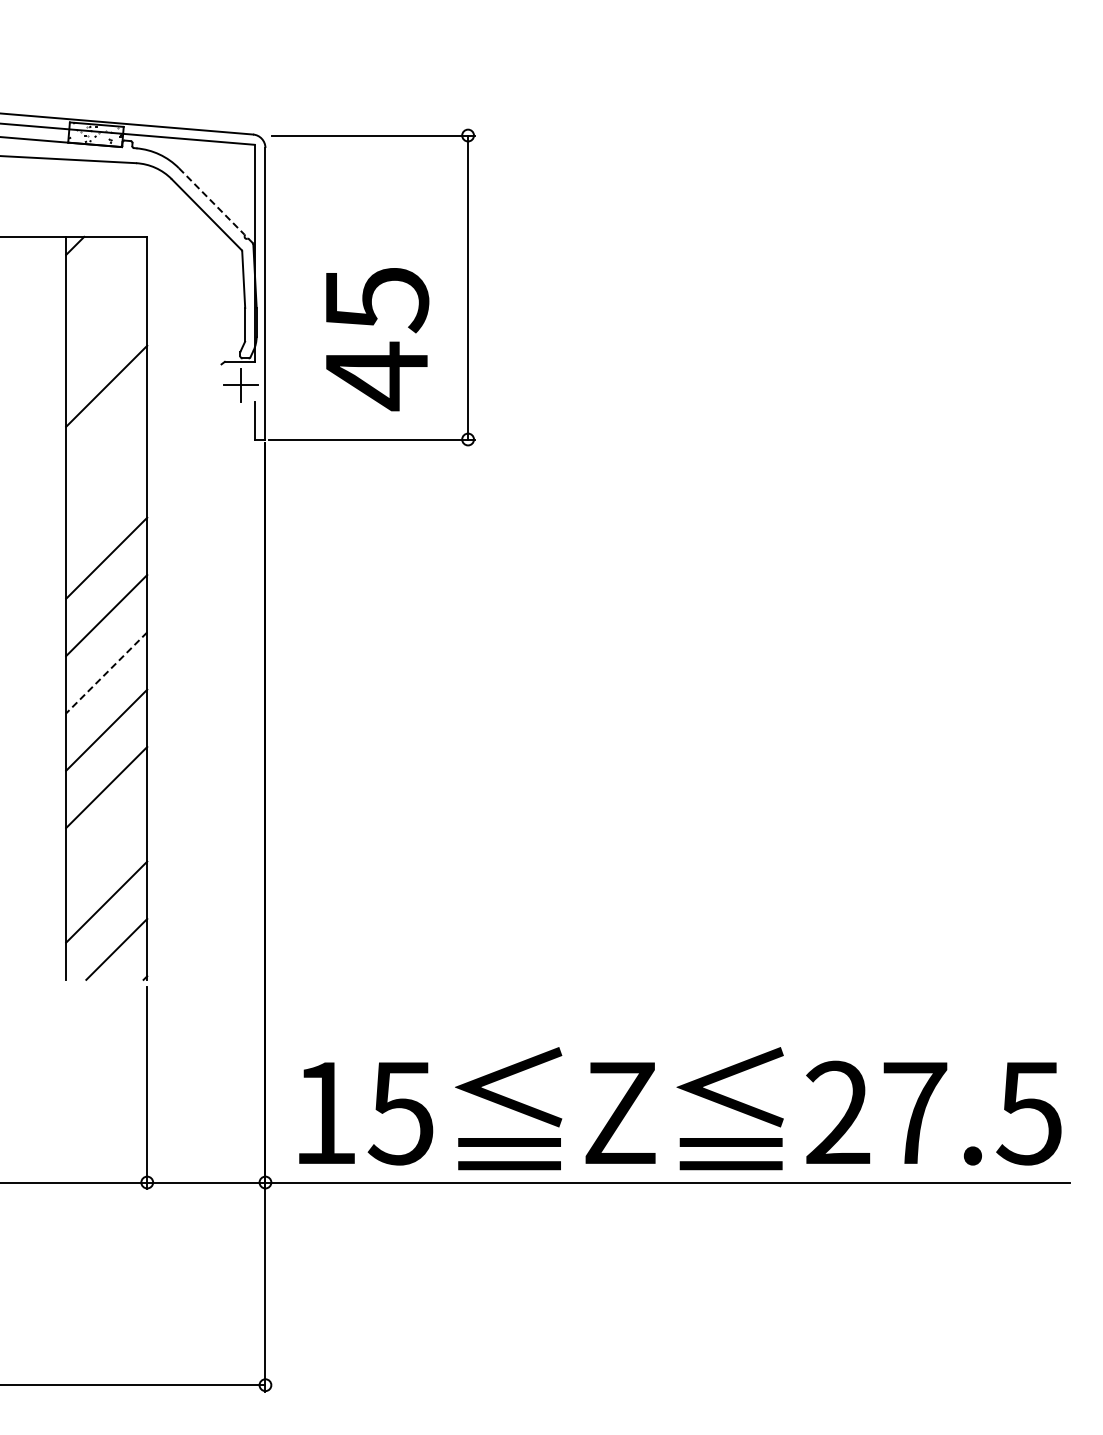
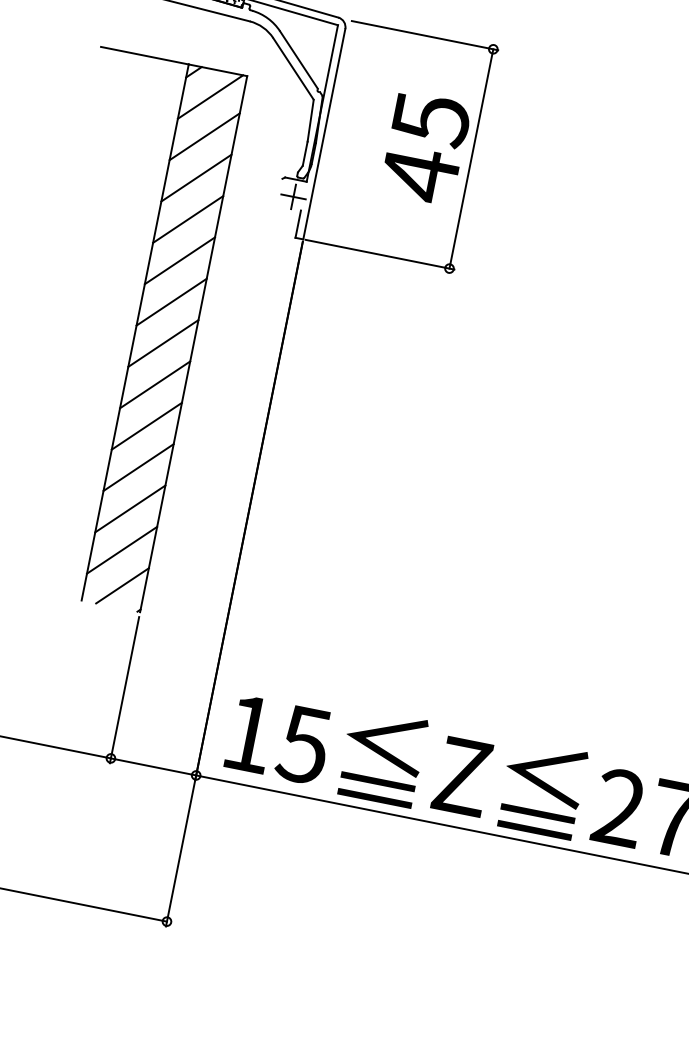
line: (211, 201) -> (298, 59), dashed -> solid
line: (103, 274) -> (210, 96), added
line: (106, 328) -> (204, 136), added
text: (377, 339) -> (425, 148), moved
line: (106, 443) -> (188, 219), added
line: (106, 500) -> (179, 260), added
line: (106, 673) -> (154, 385), dashed -> solid
line: (106, 844) -> (130, 508), added

